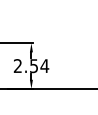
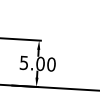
text: (31, 66) -> (37, 64), 2.54 -> 5.00

